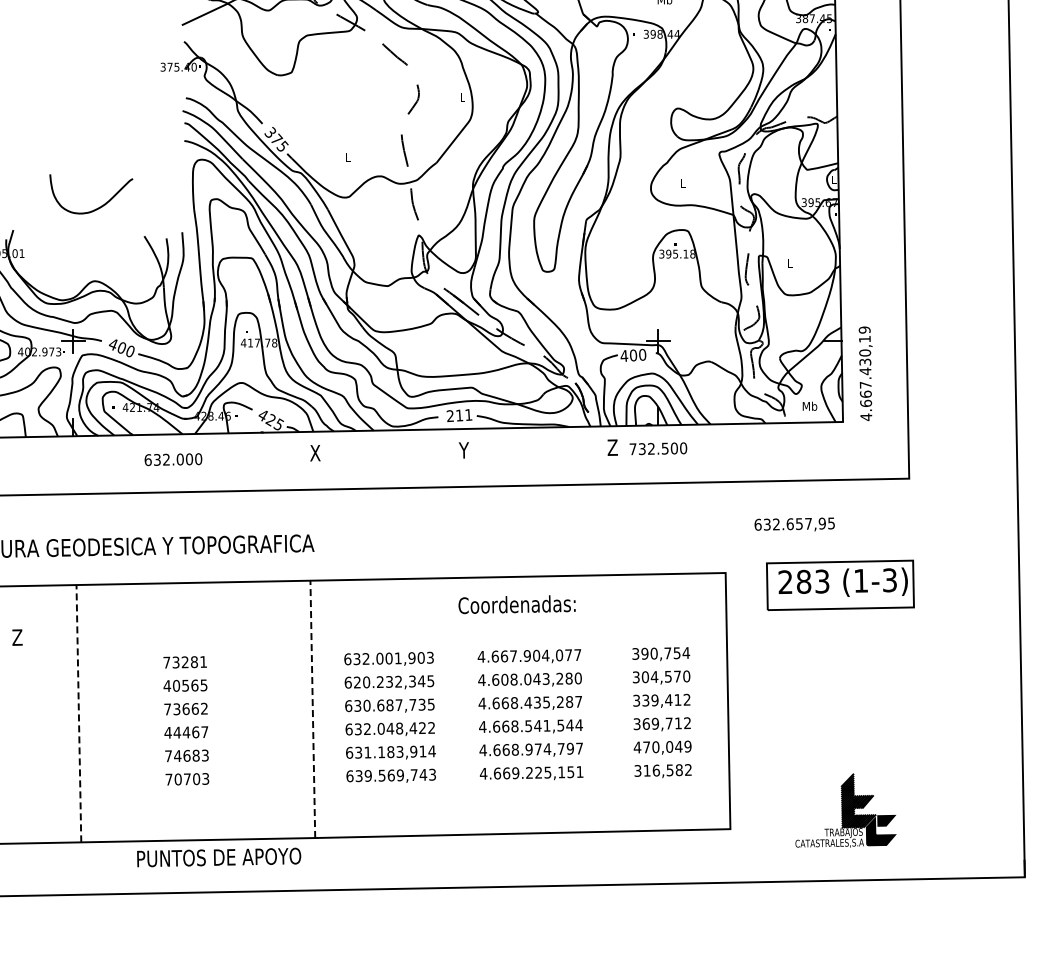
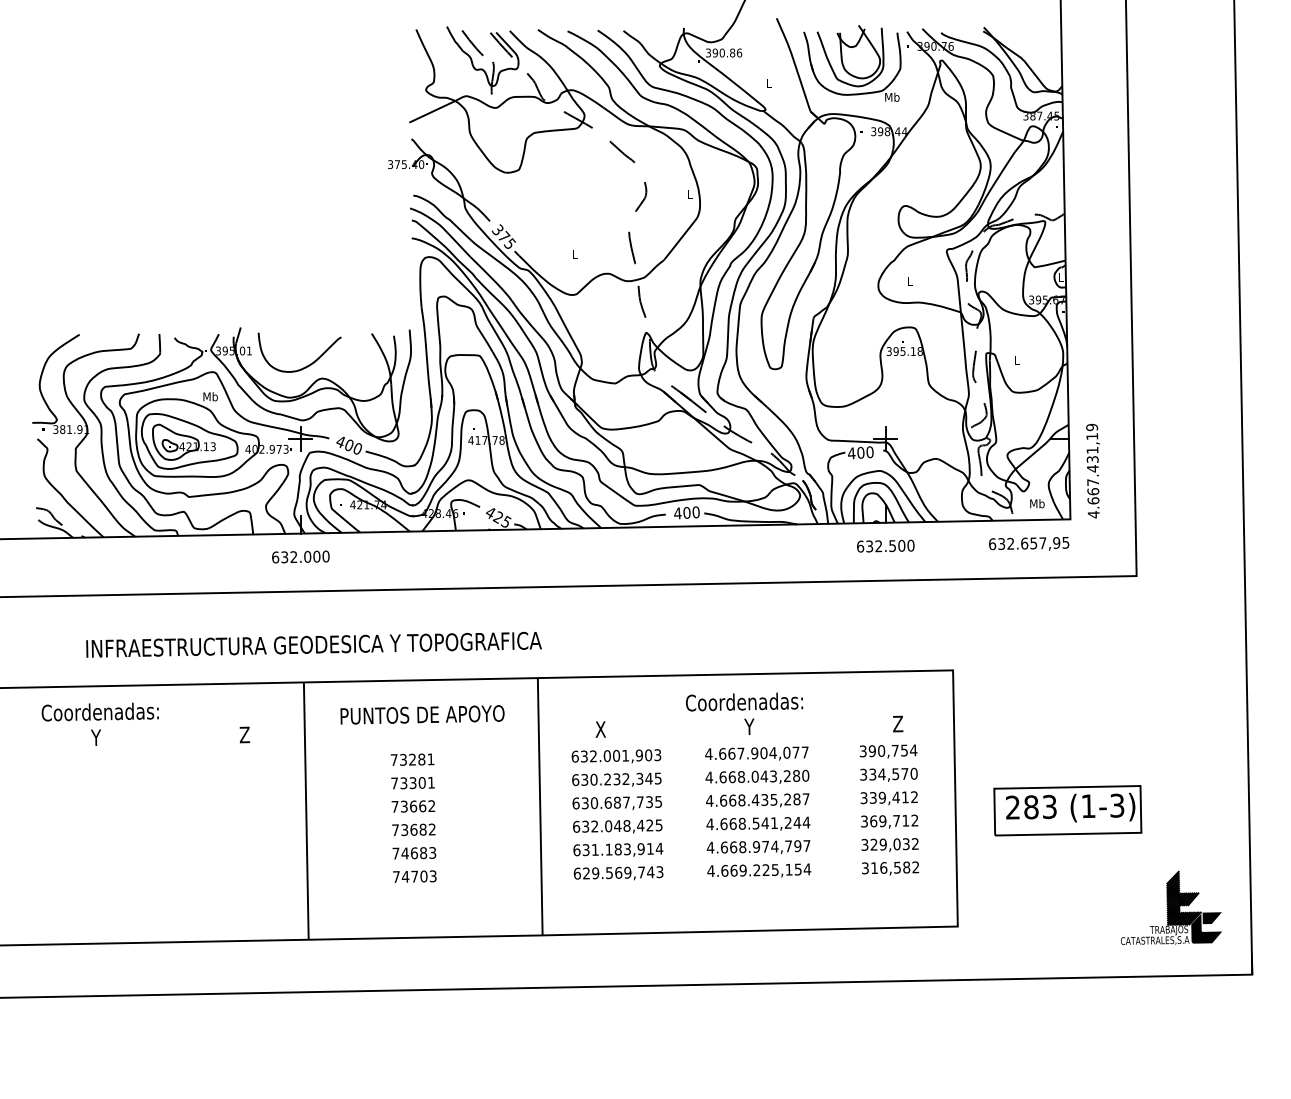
curve: (97, 208) -> (305, 366), moved
text: (865, 352) -> (1092, 449), 4.667.430,19 -> 4.667.431,19
text: (459, 415) -> (686, 512), 211 -> 400
text: (633, 449) -> (860, 546), 732.500 -> 632.500
text: (464, 450) -> (749, 726), moved
text: (173, 459) -> (300, 556), moved
text: (795, 524) -> (1029, 543), moved
part: (840, 585) -> (1067, 810), moved
text: (645, 677) -> (872, 774), 304,570 -> 334,570
text: (504, 679) -> (731, 776), 4.608.043,280 -> 4.668.043,280
text: (357, 682) -> (584, 779), 620.232,345 -> 630.232,345
text: (185, 685) -> (412, 782), 40565 -> 73301
line: (313, 709) -> (540, 806), dashed -> solid
line: (79, 714) -> (306, 811), dashed -> solid
text: (560, 725) -> (787, 822), 4.668.541,544 -> 4.668.541,244
text: (431, 728) -> (658, 825), 632.048,422 -> 632.048,425
text: (186, 732) -> (413, 829), 44467 -> 73682
text: (662, 747) -> (889, 844), 470,049 -> 329,032
text: (580, 772) -> (807, 869), 4.669.225,151 -> 4.669.225,154
text: (359, 776) -> (586, 873), 639.569,743 -> 629.569,743
text: (178, 779) -> (405, 876), 70703 -> 74703
part: (845, 810) -> (1170, 907), moved
text: (219, 857) -> (422, 714), moved

